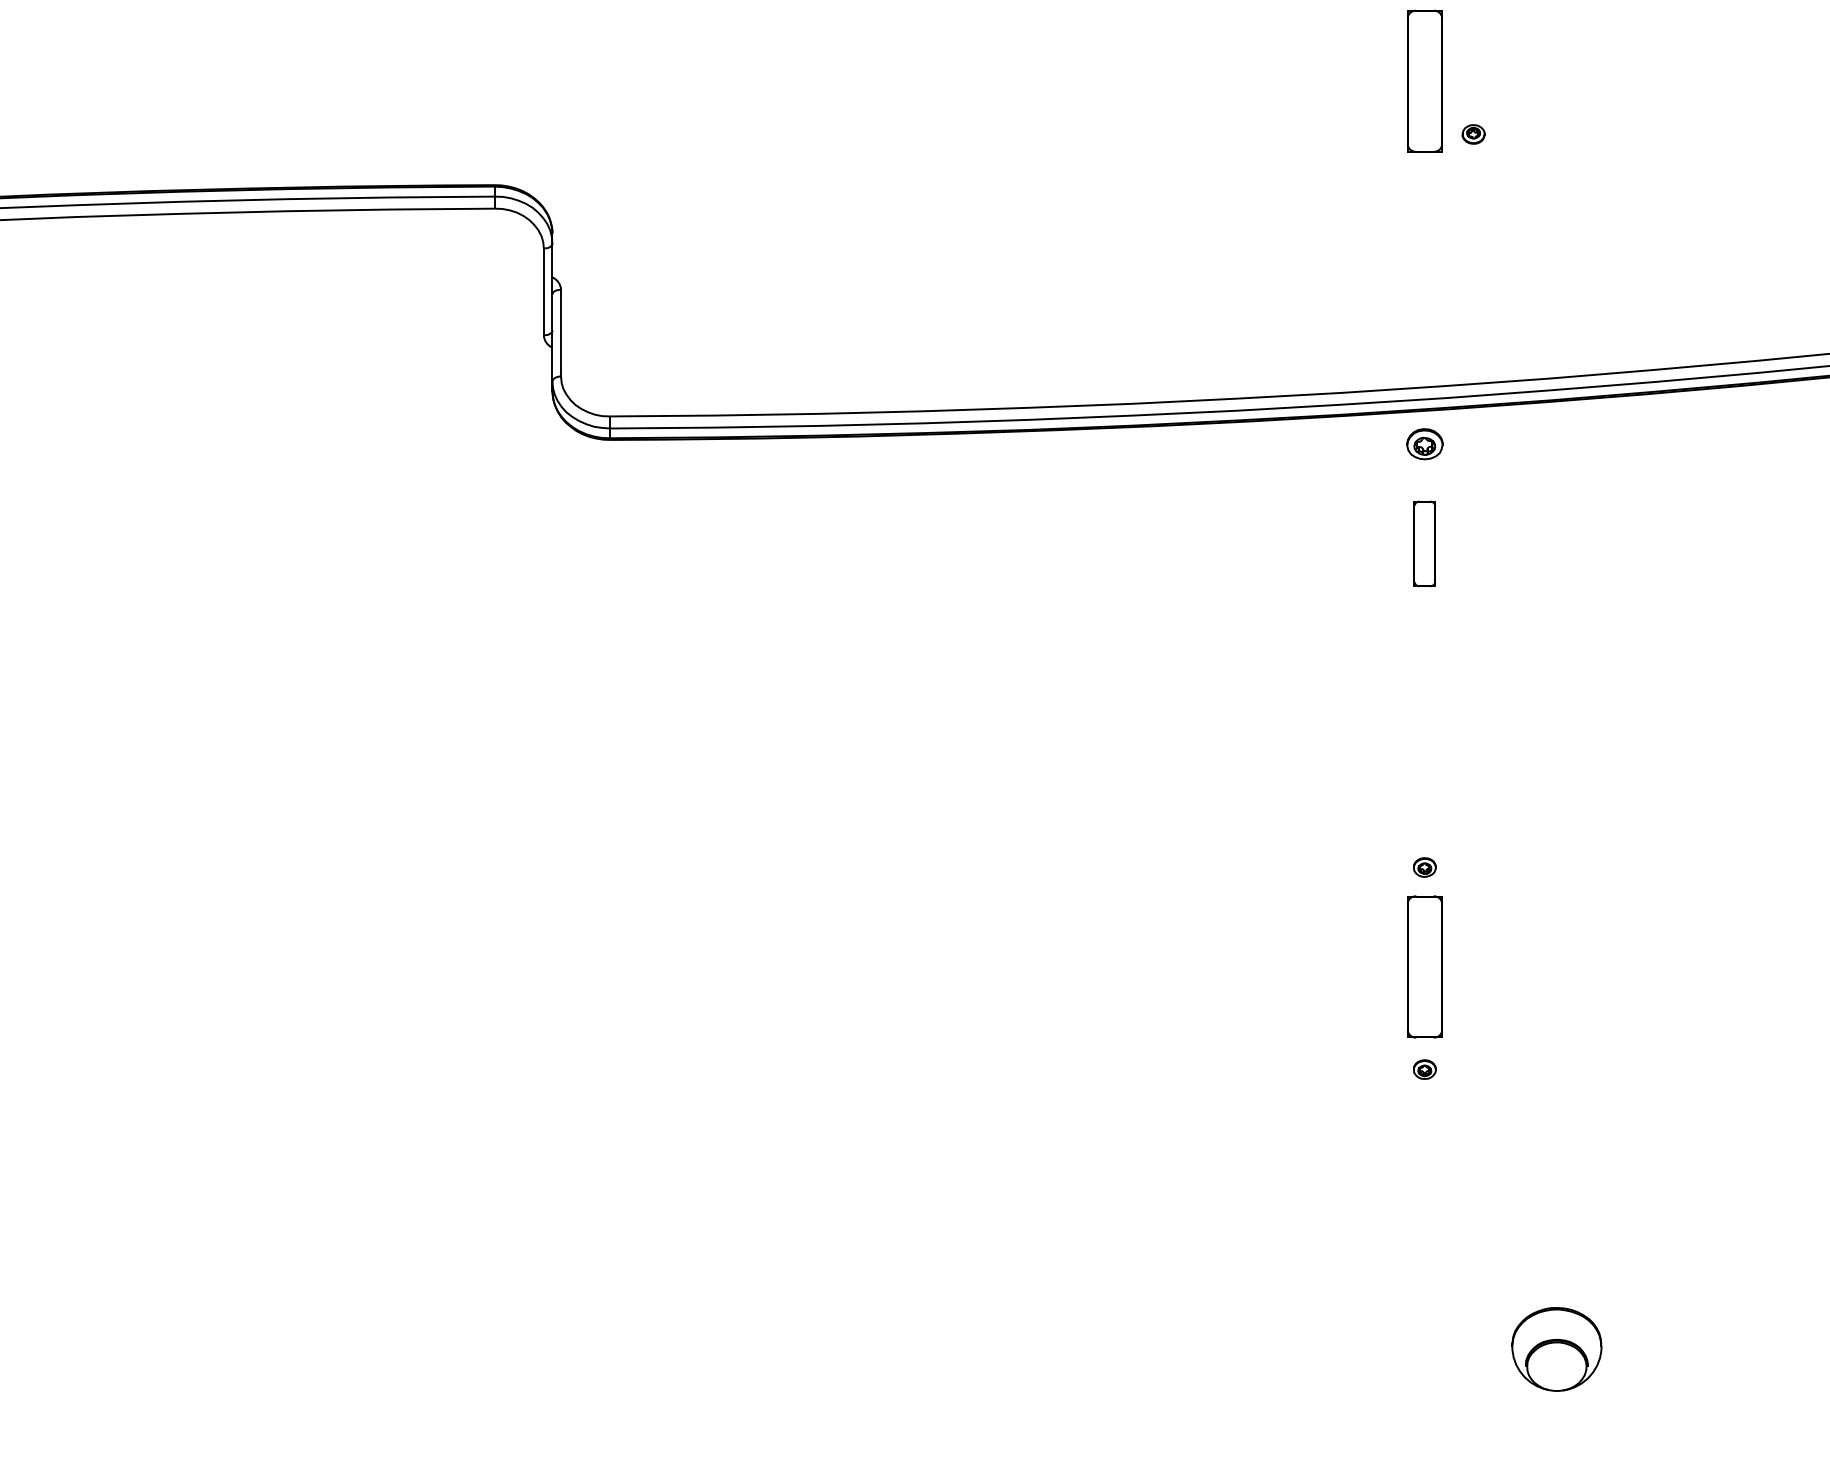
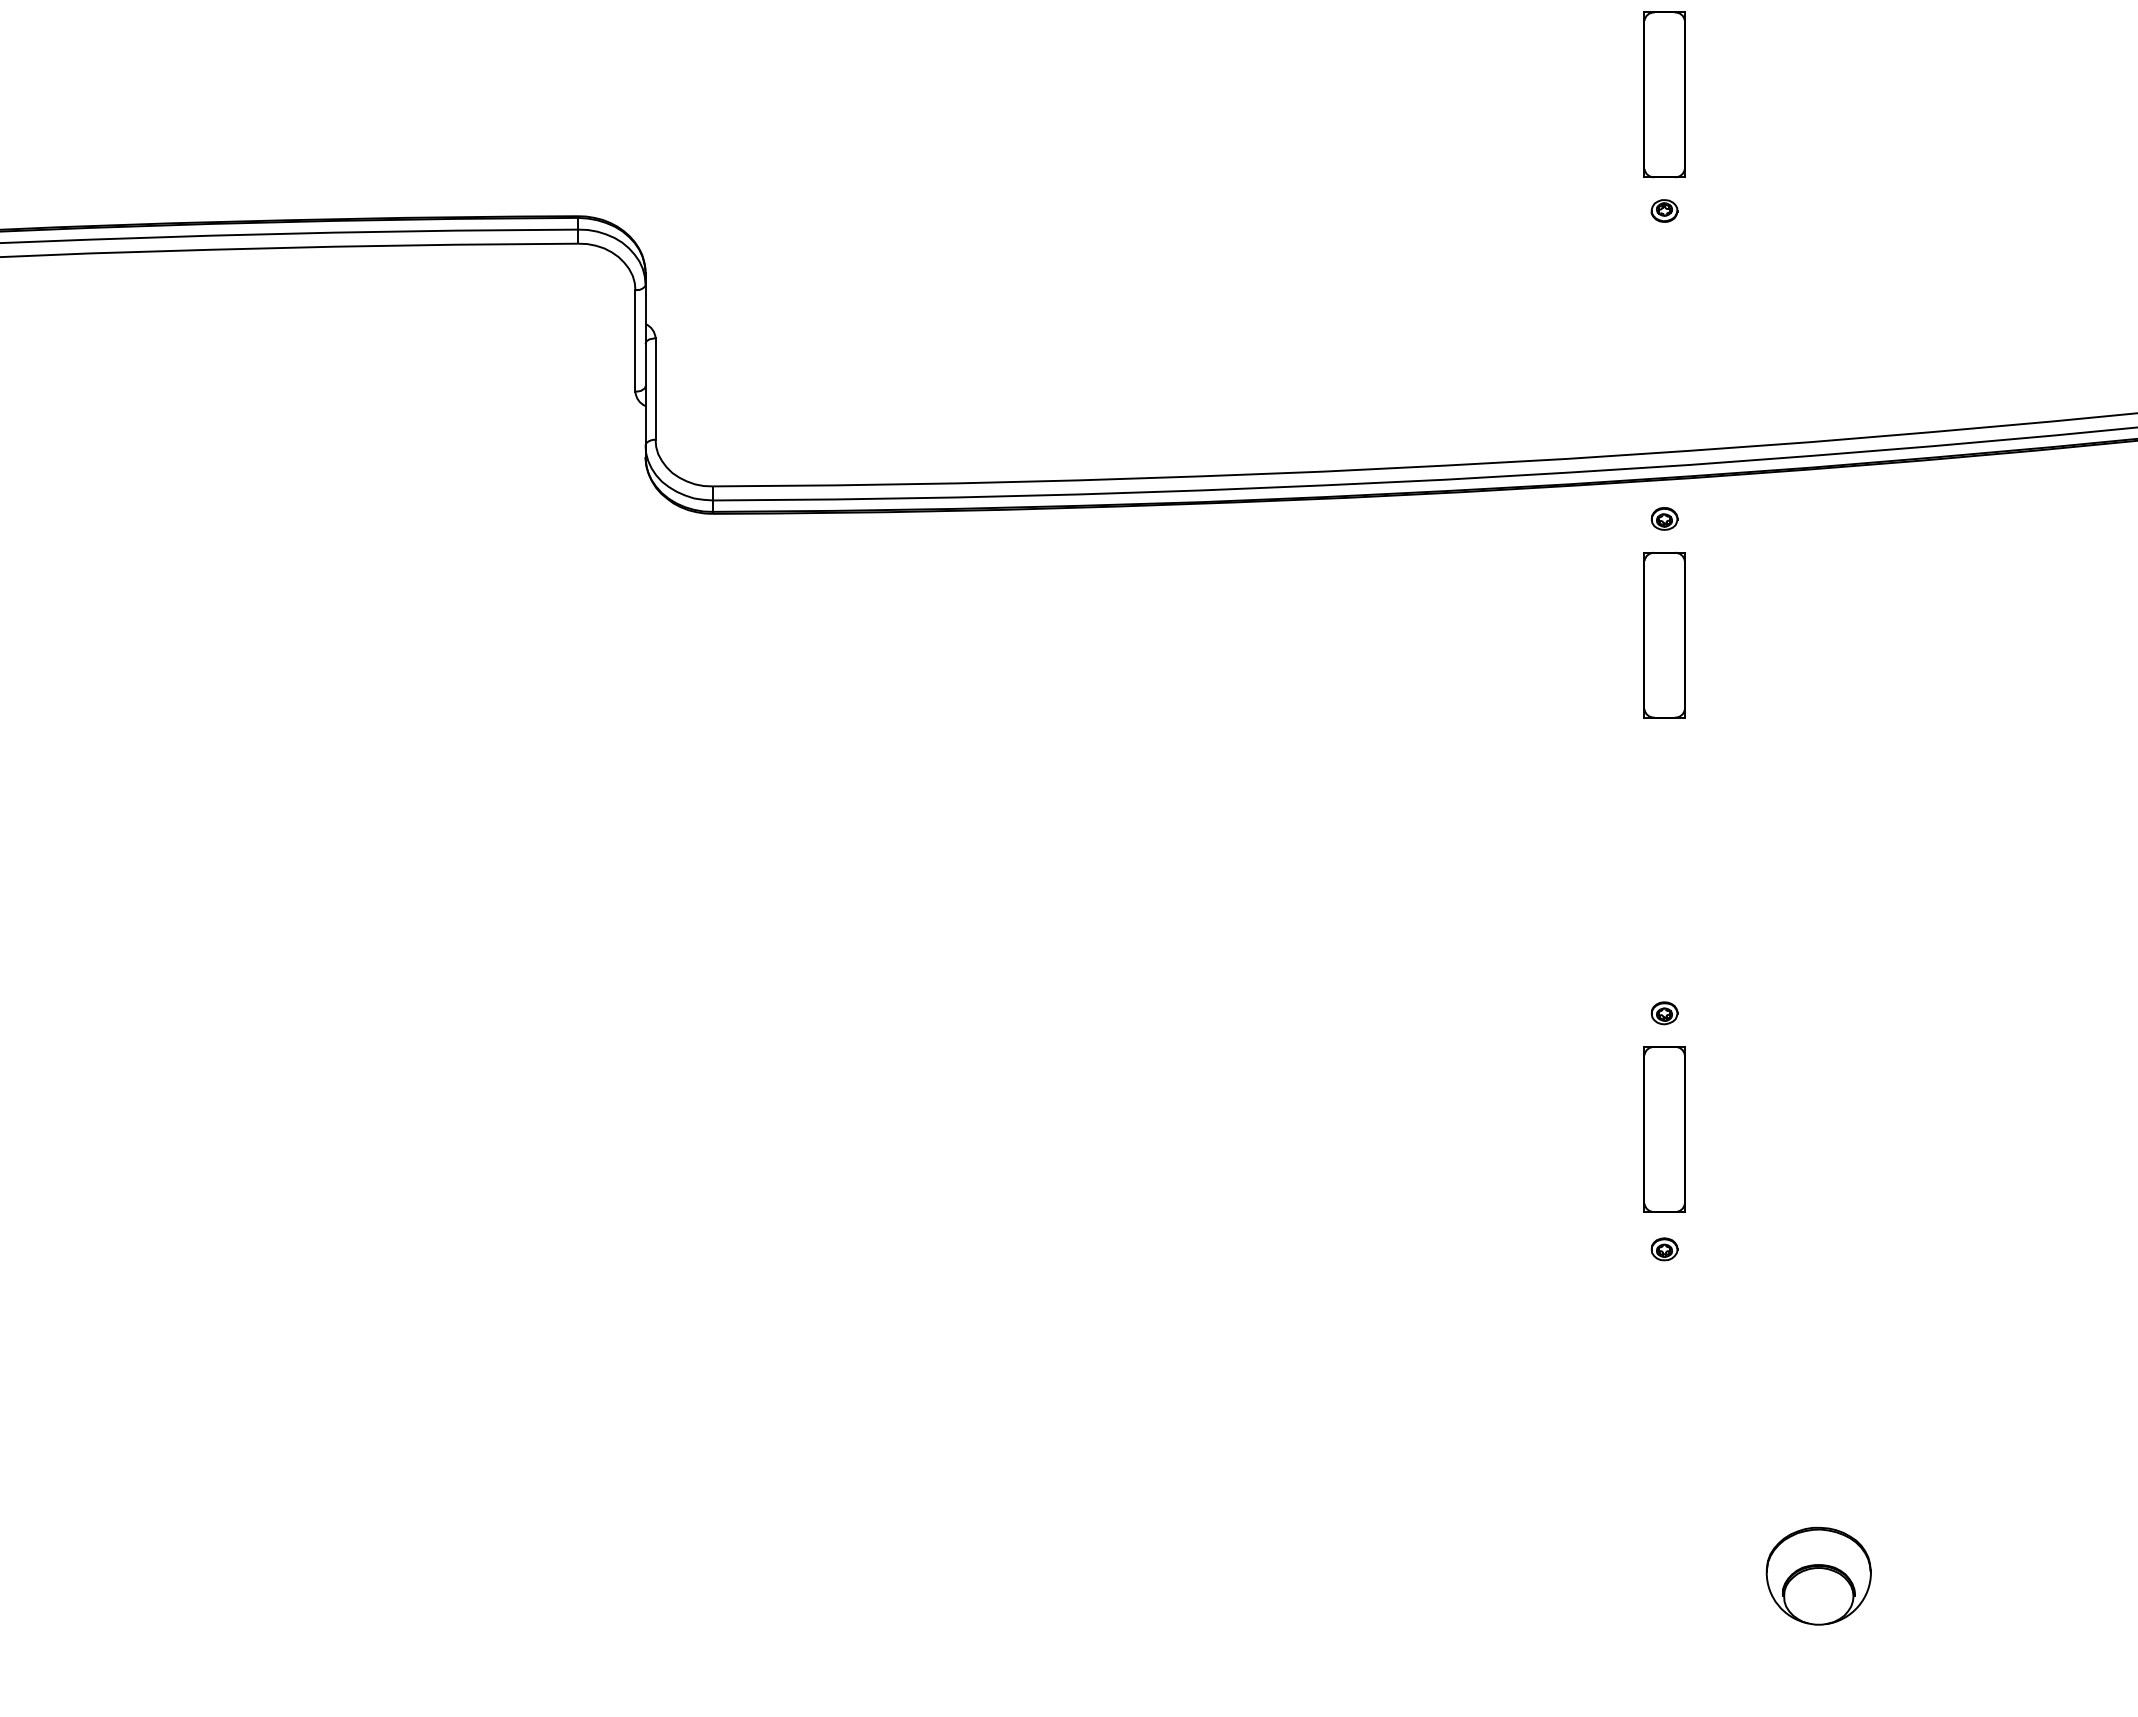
part: (1473, 134) -> (1664, 210), moved
part: (1424, 443) -> (1664, 518), size x0.62
part: (1424, 544) -> (1664, 635), size x1.67

